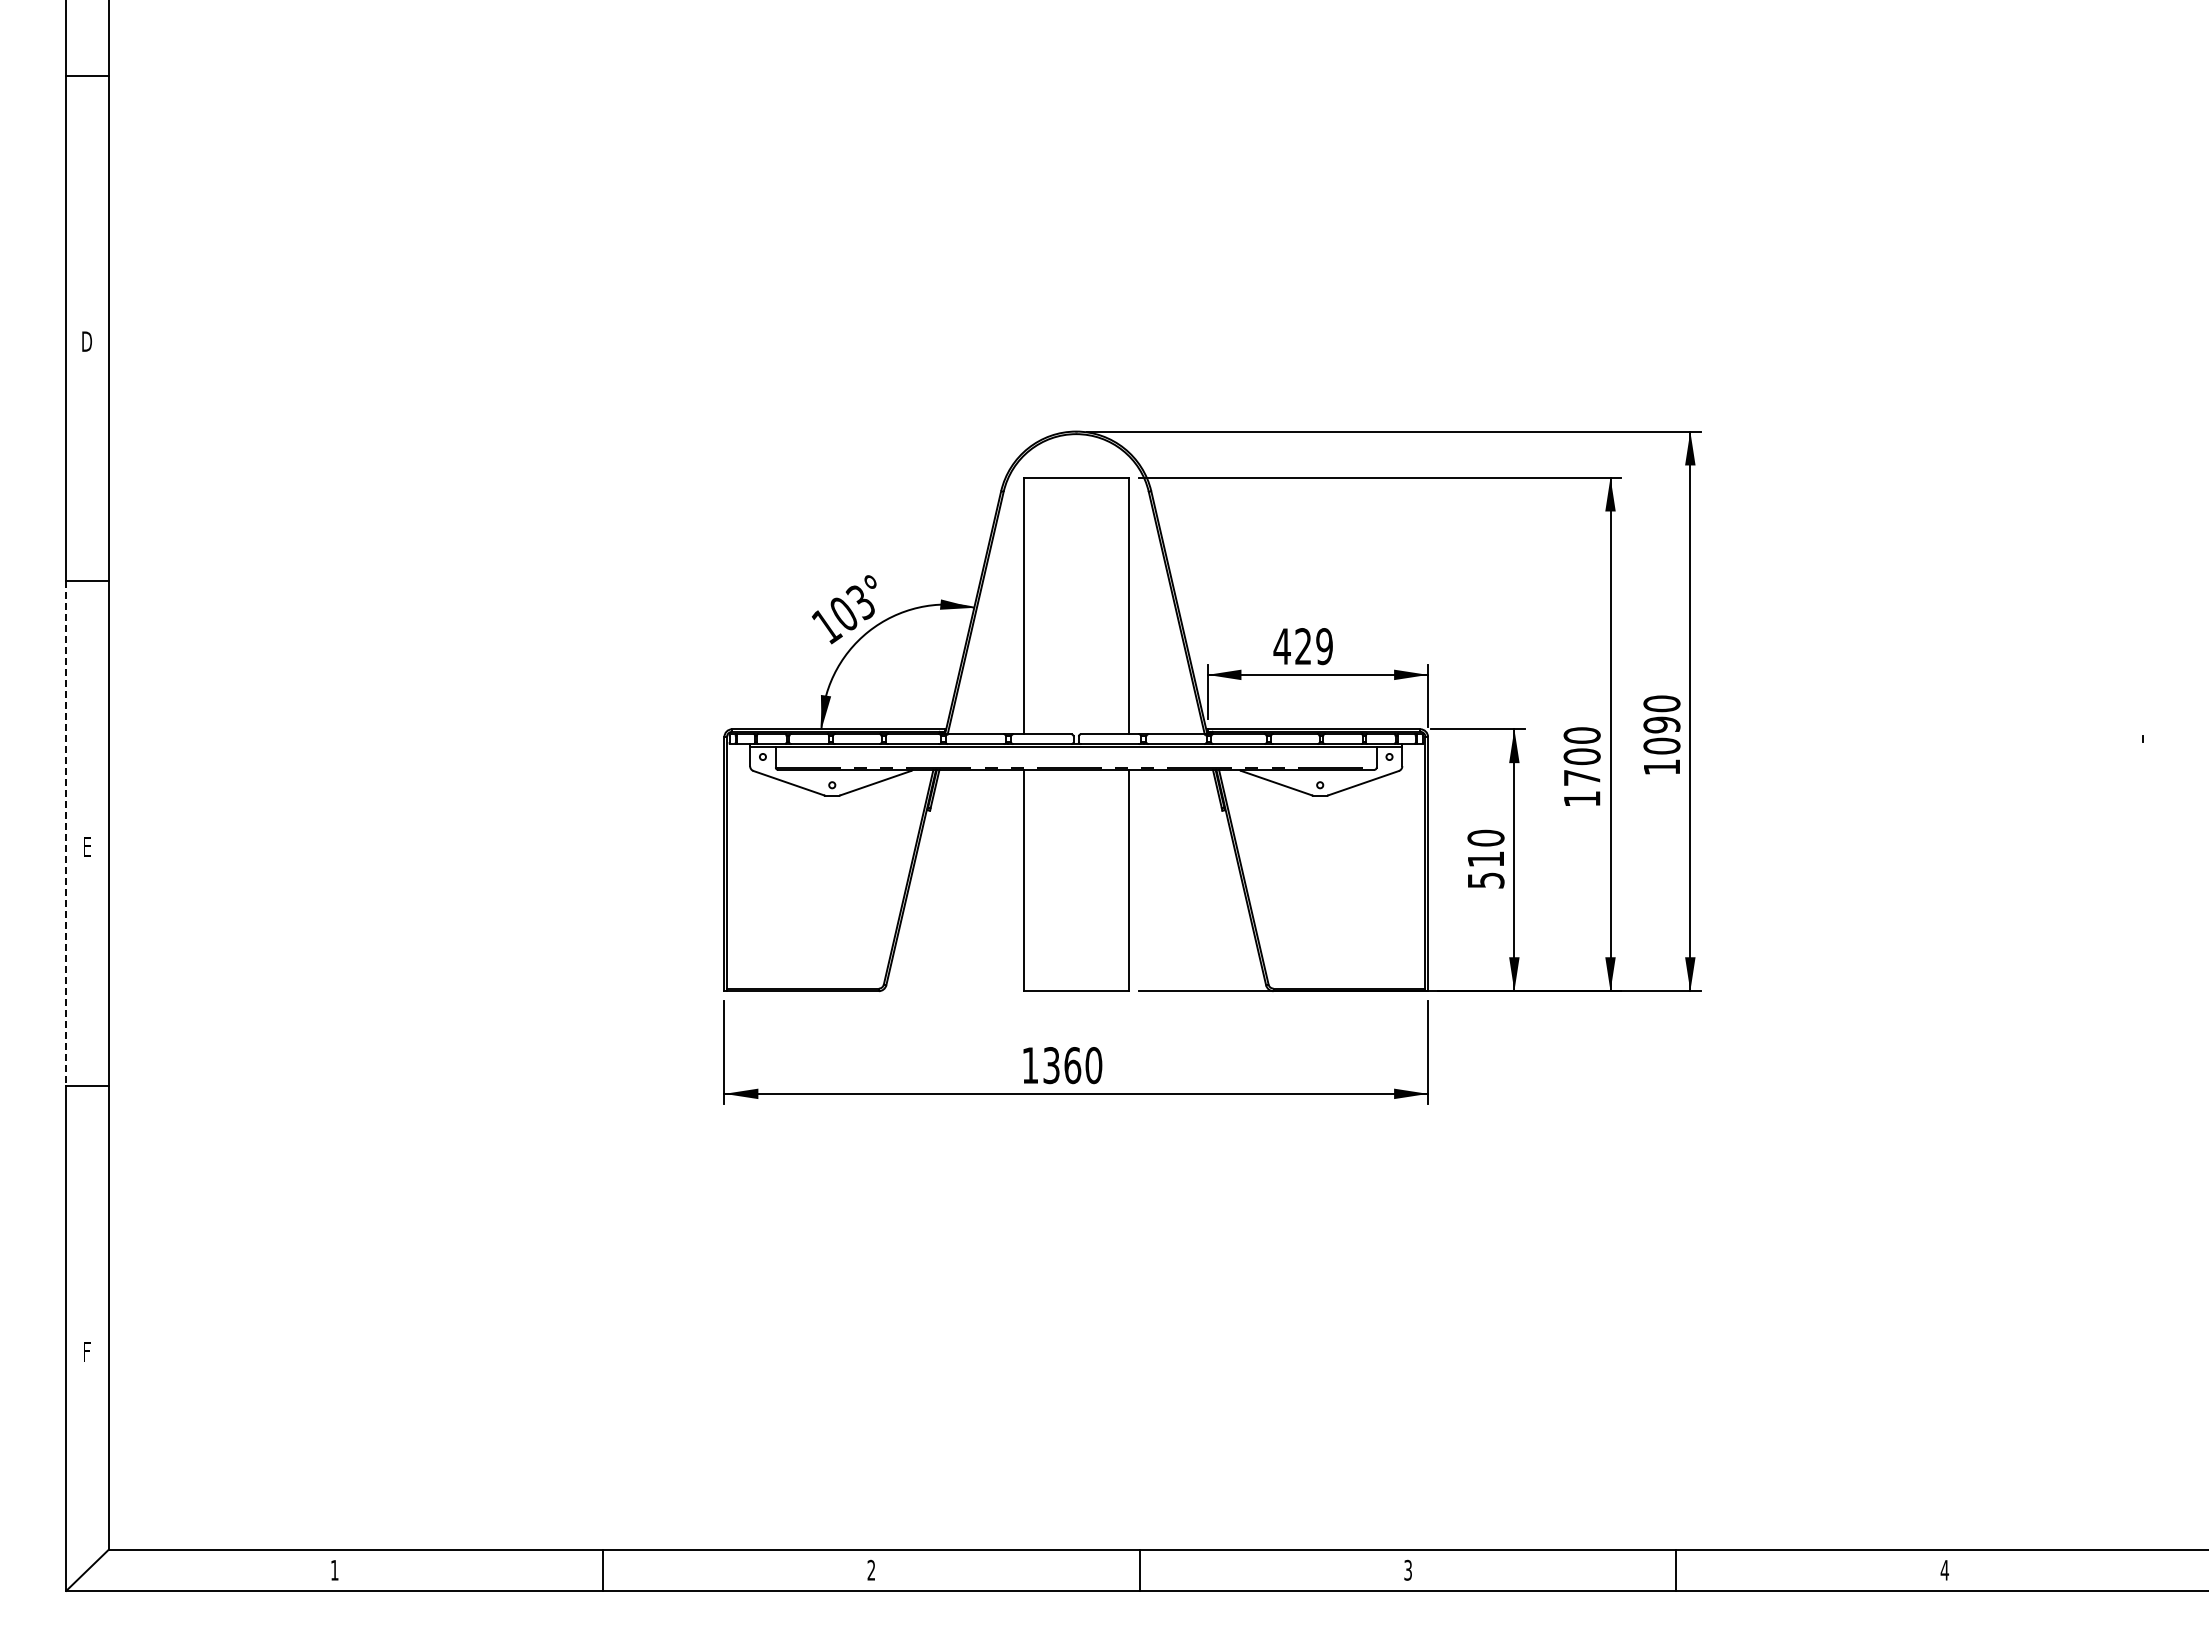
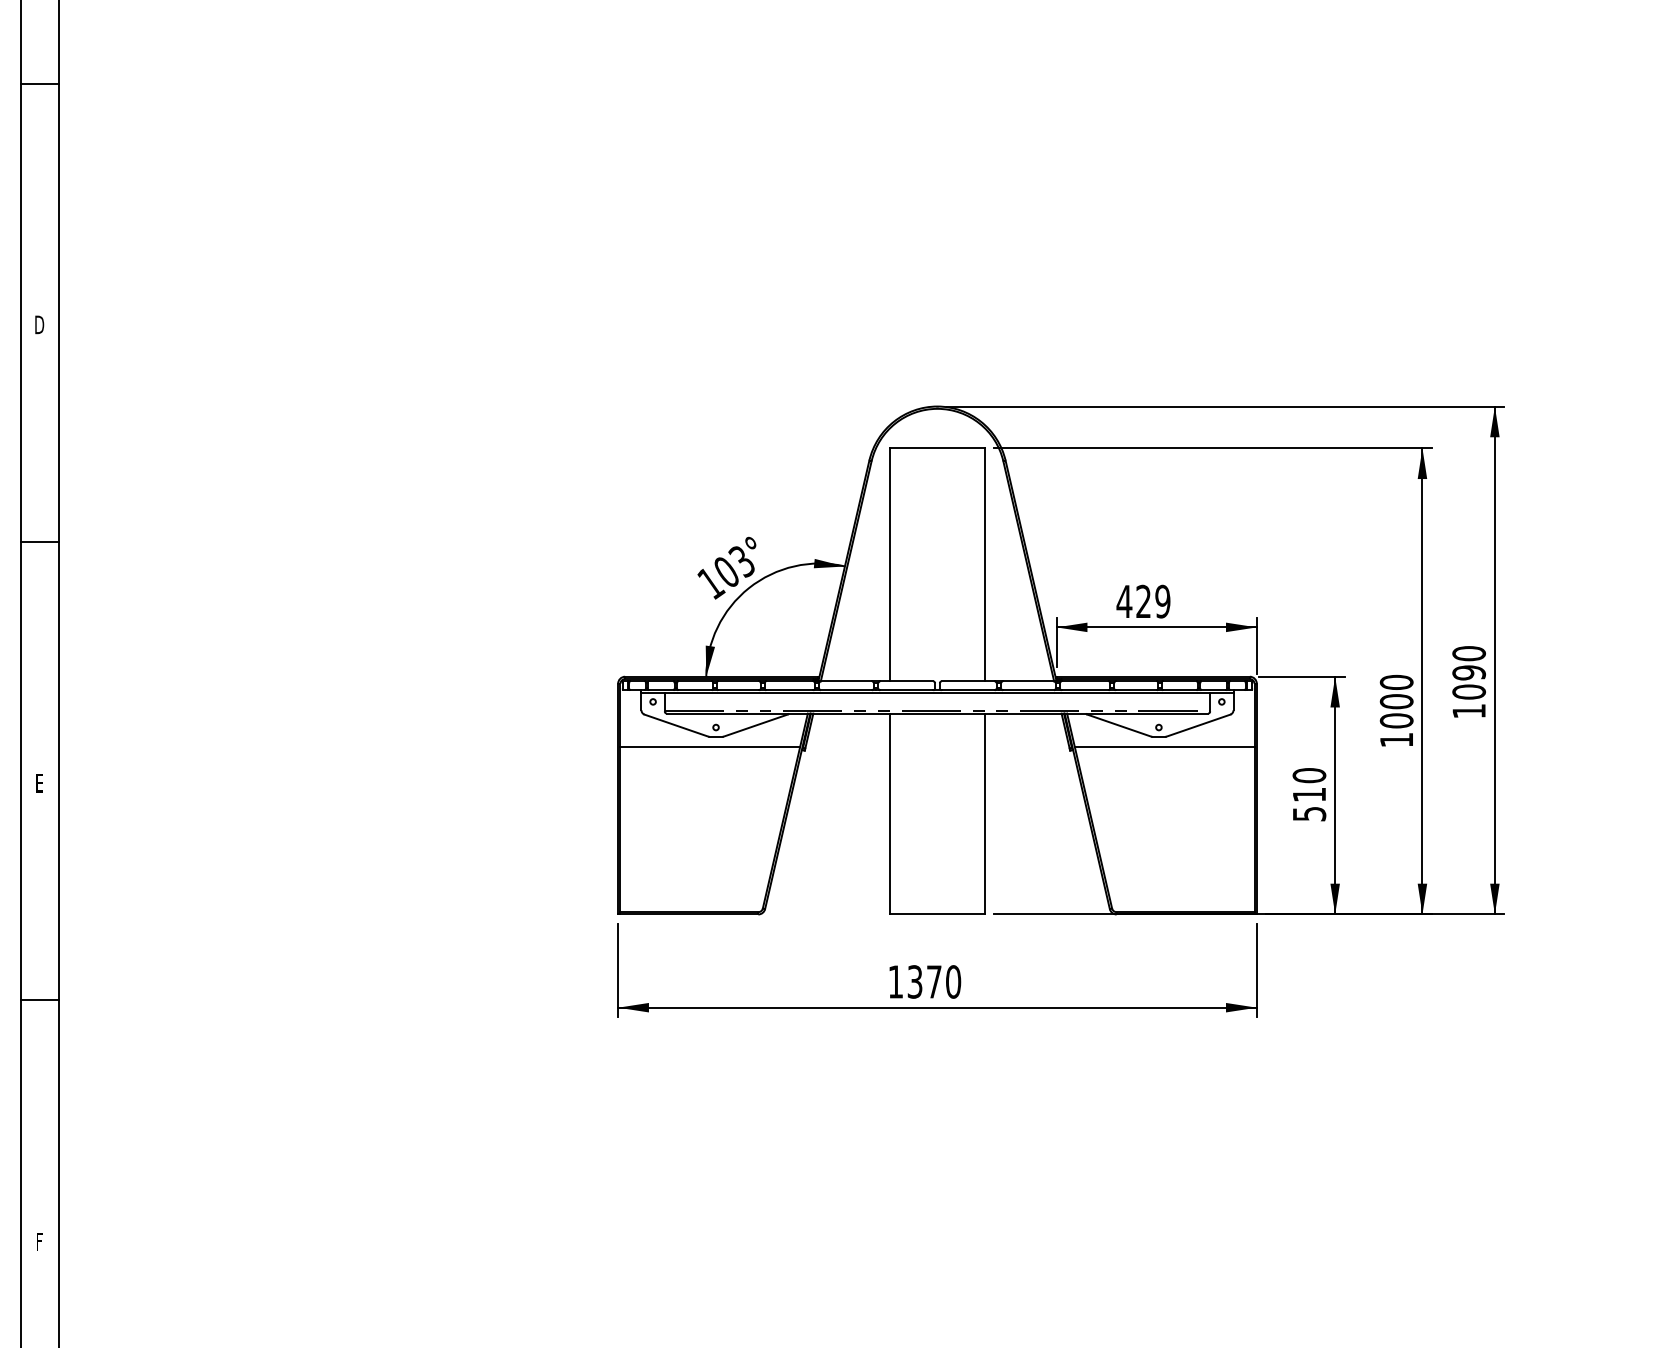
text: (1581, 777) -> (1396, 720), 1700 -> 1000
line: (826, 806) -> (710, 746), added
line: (1326, 806) -> (1164, 746), added
line: (66, 833) -> (20, 771), dashed -> solid
text: (1072, 1065) -> (934, 981), 1360 -> 1370

